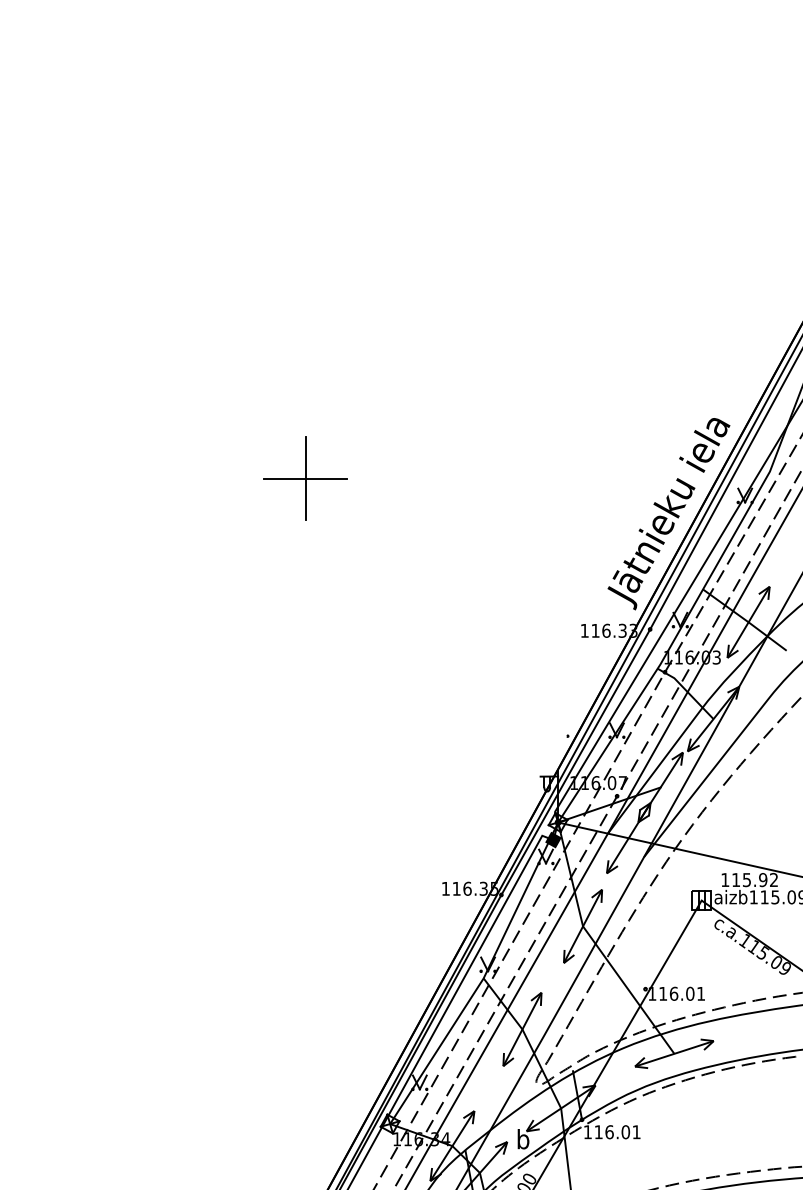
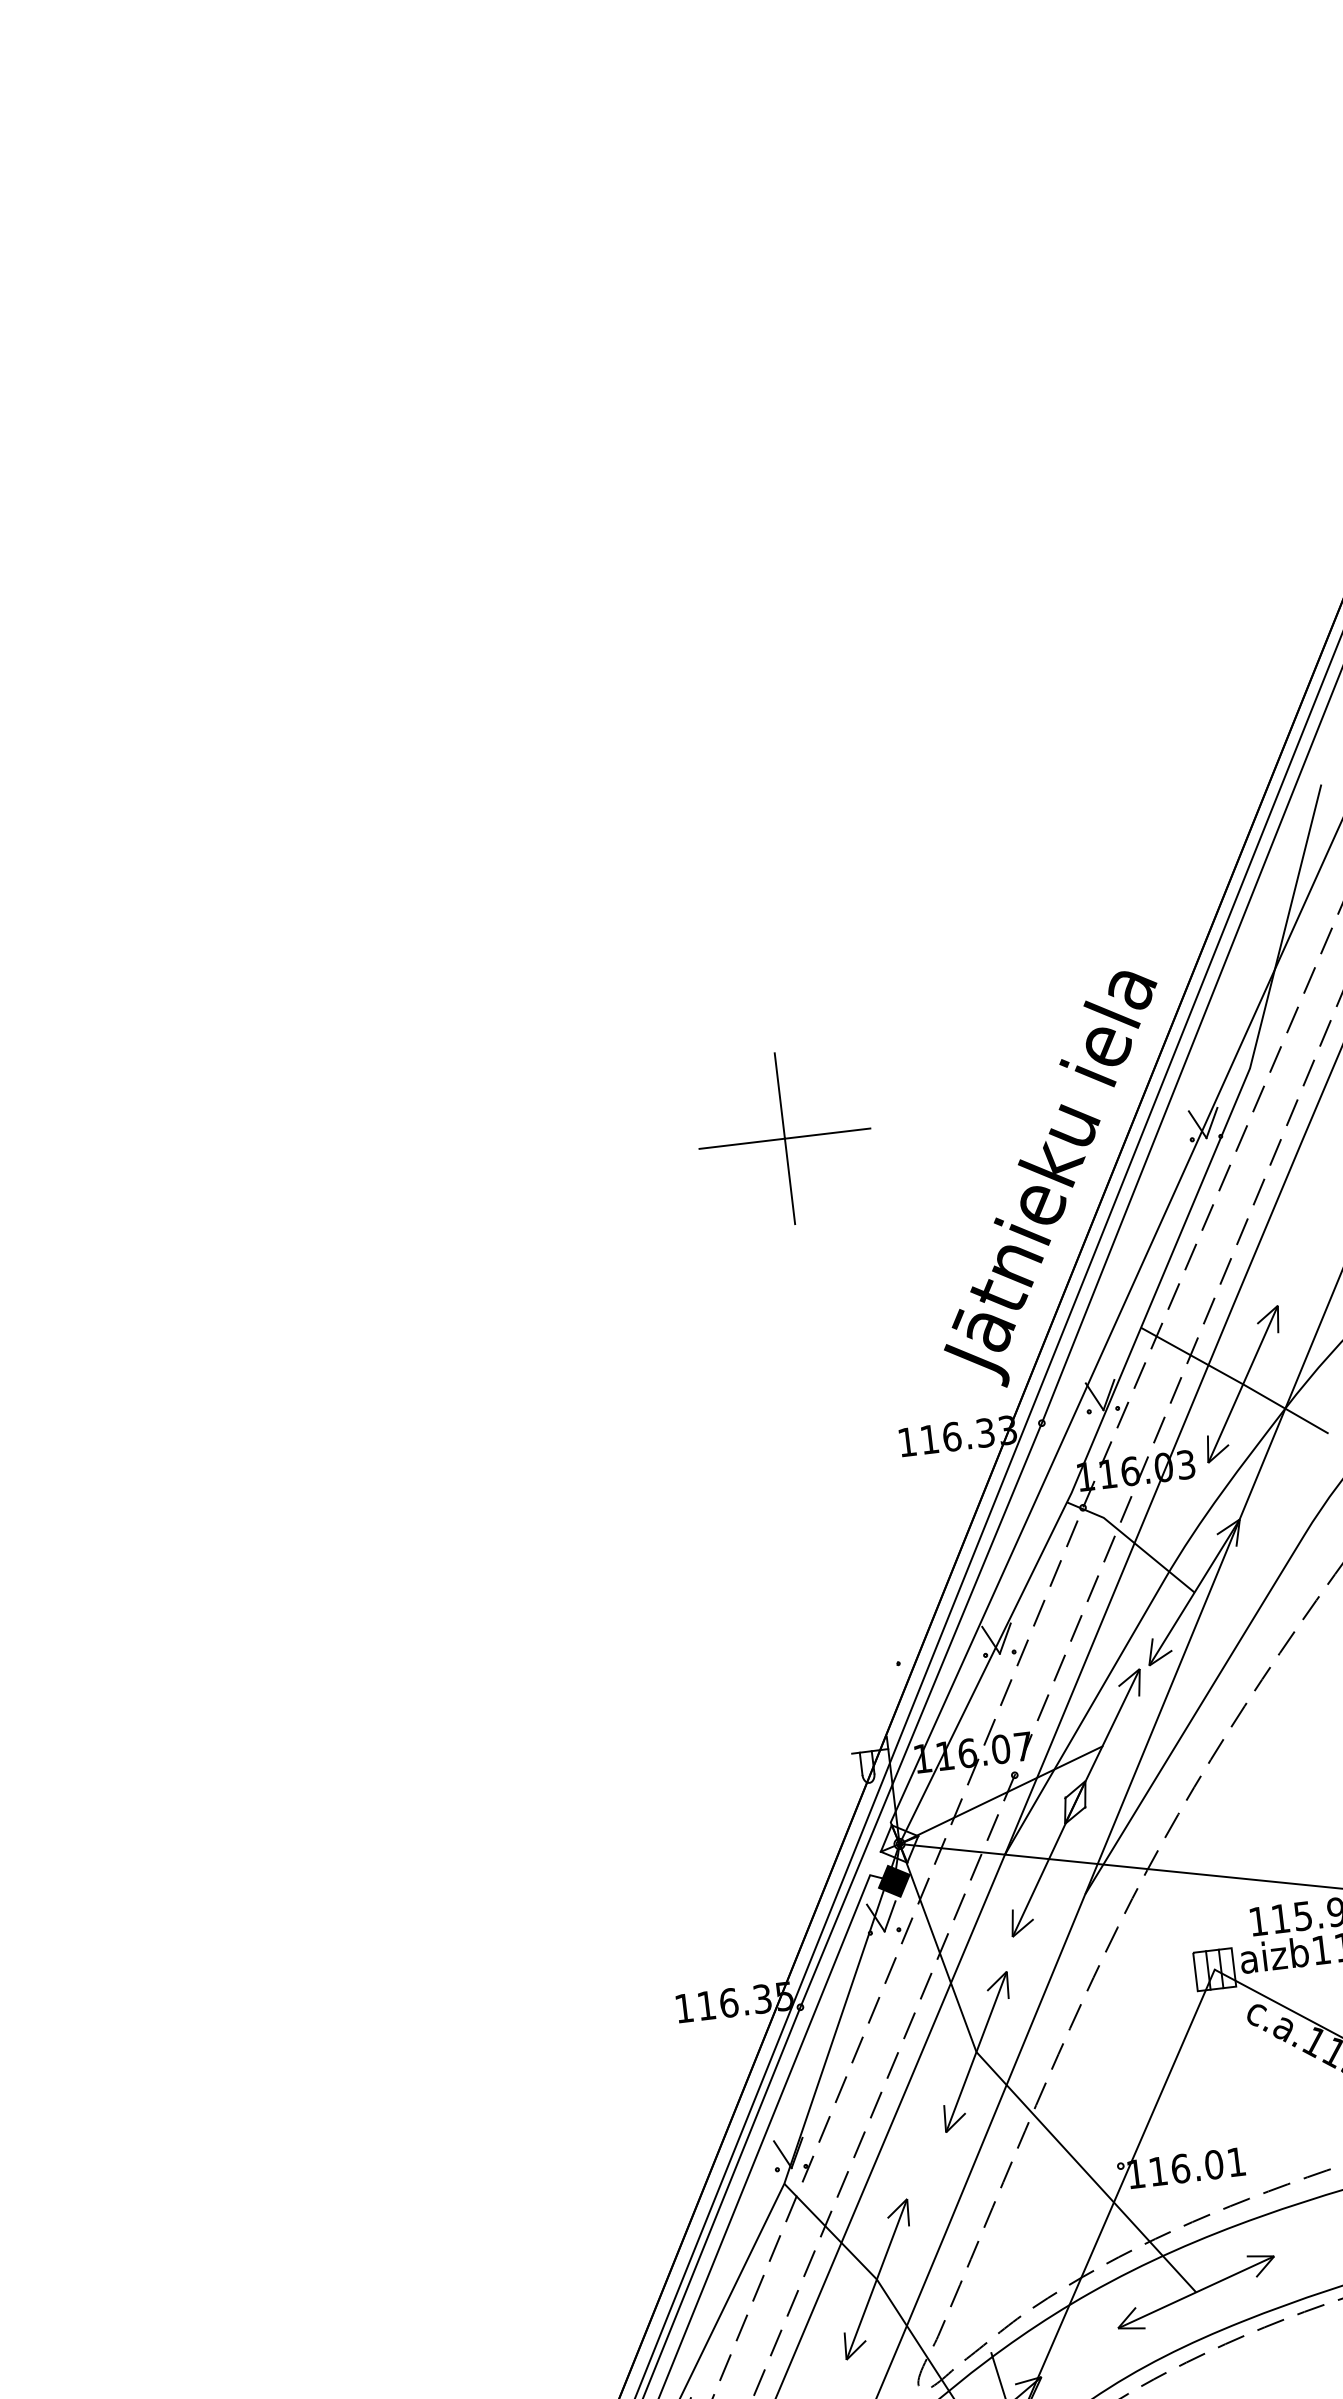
part: (305, 478) -> (784, 1138), moved

